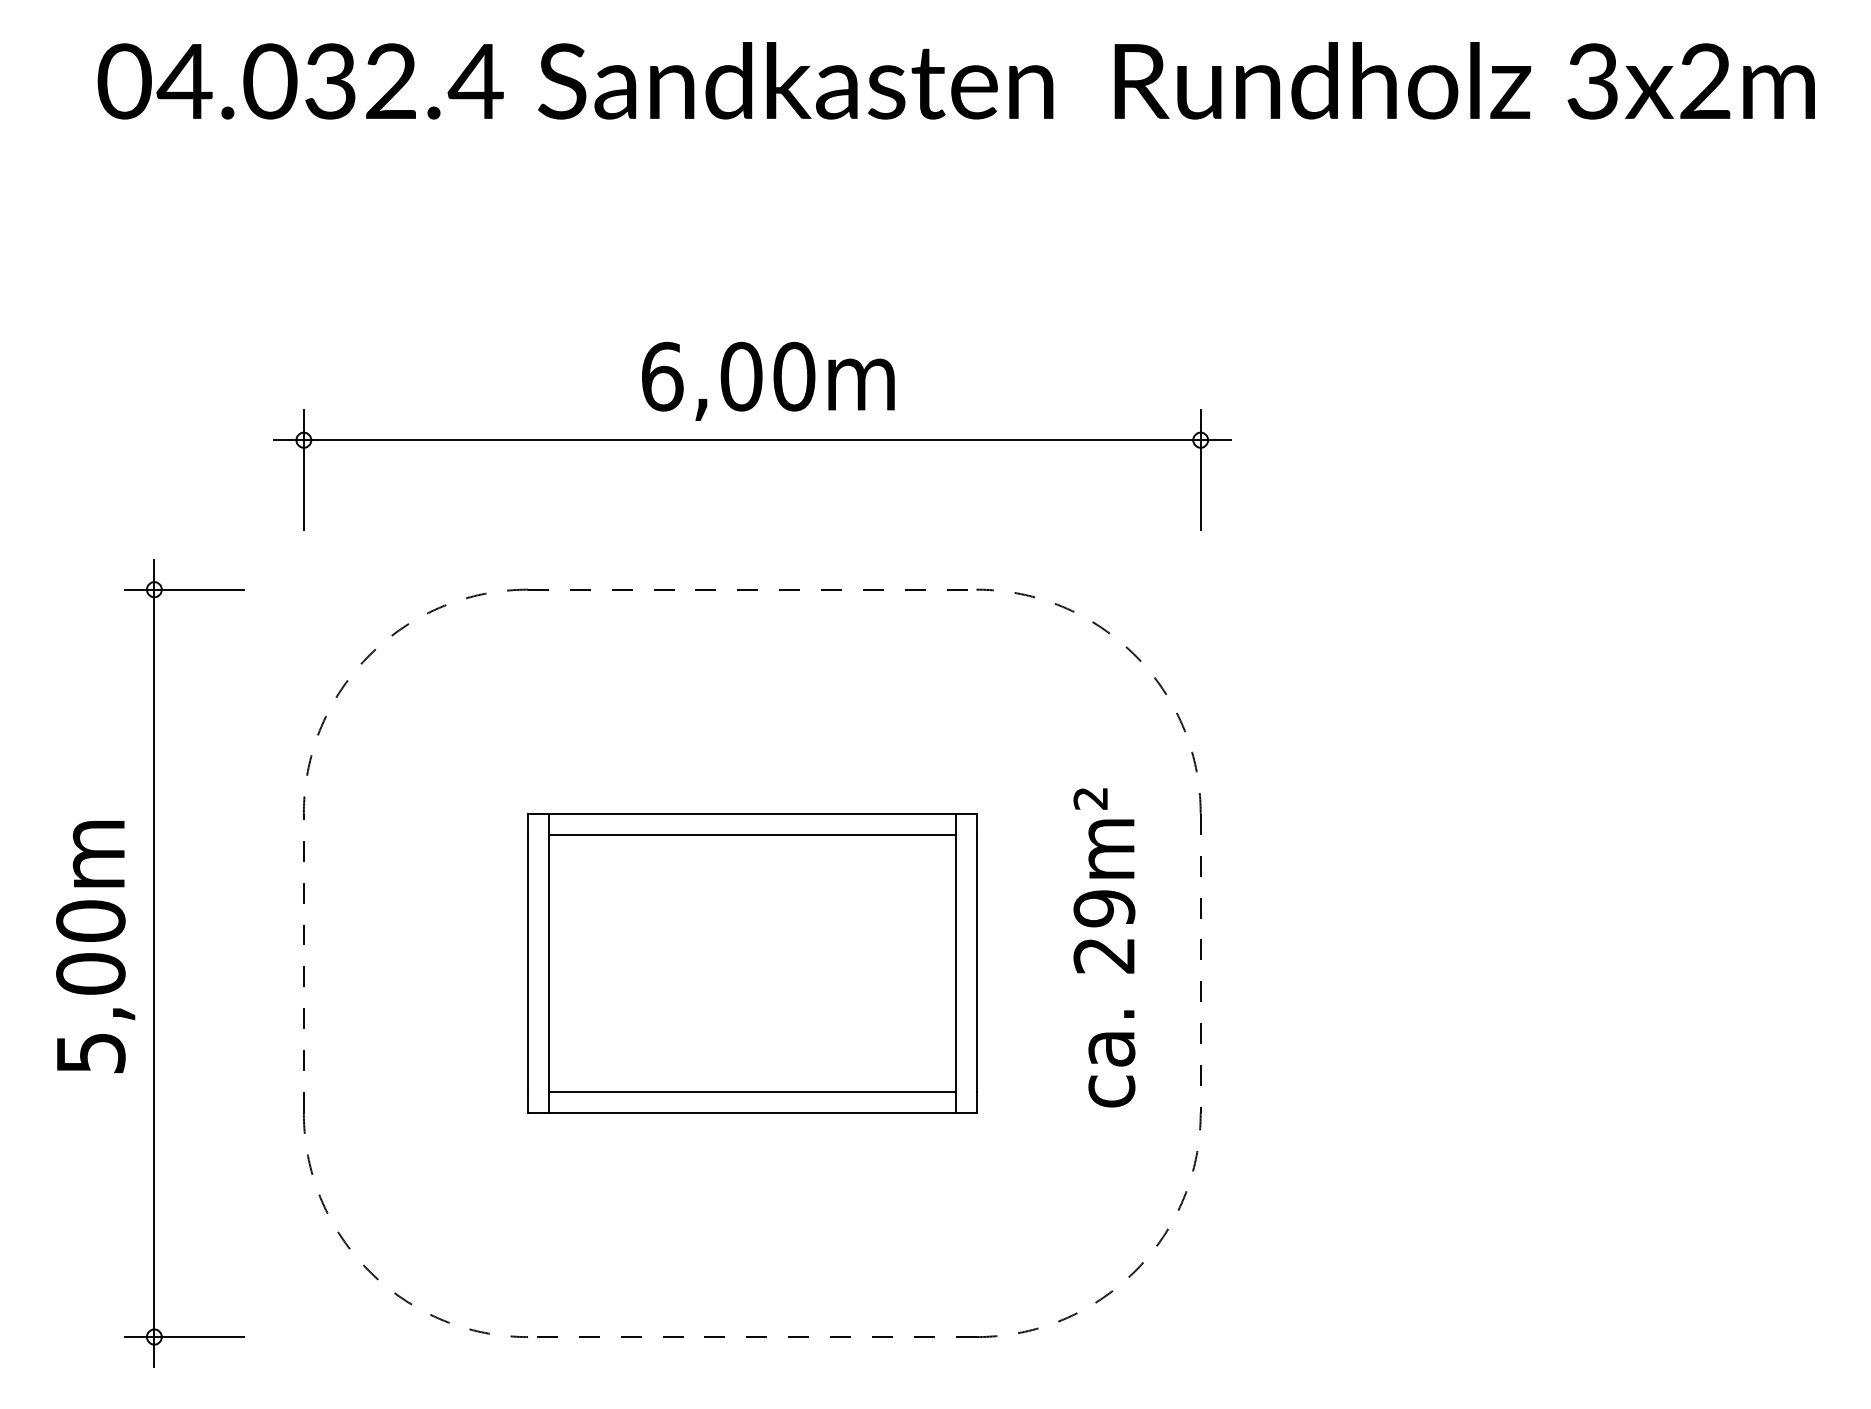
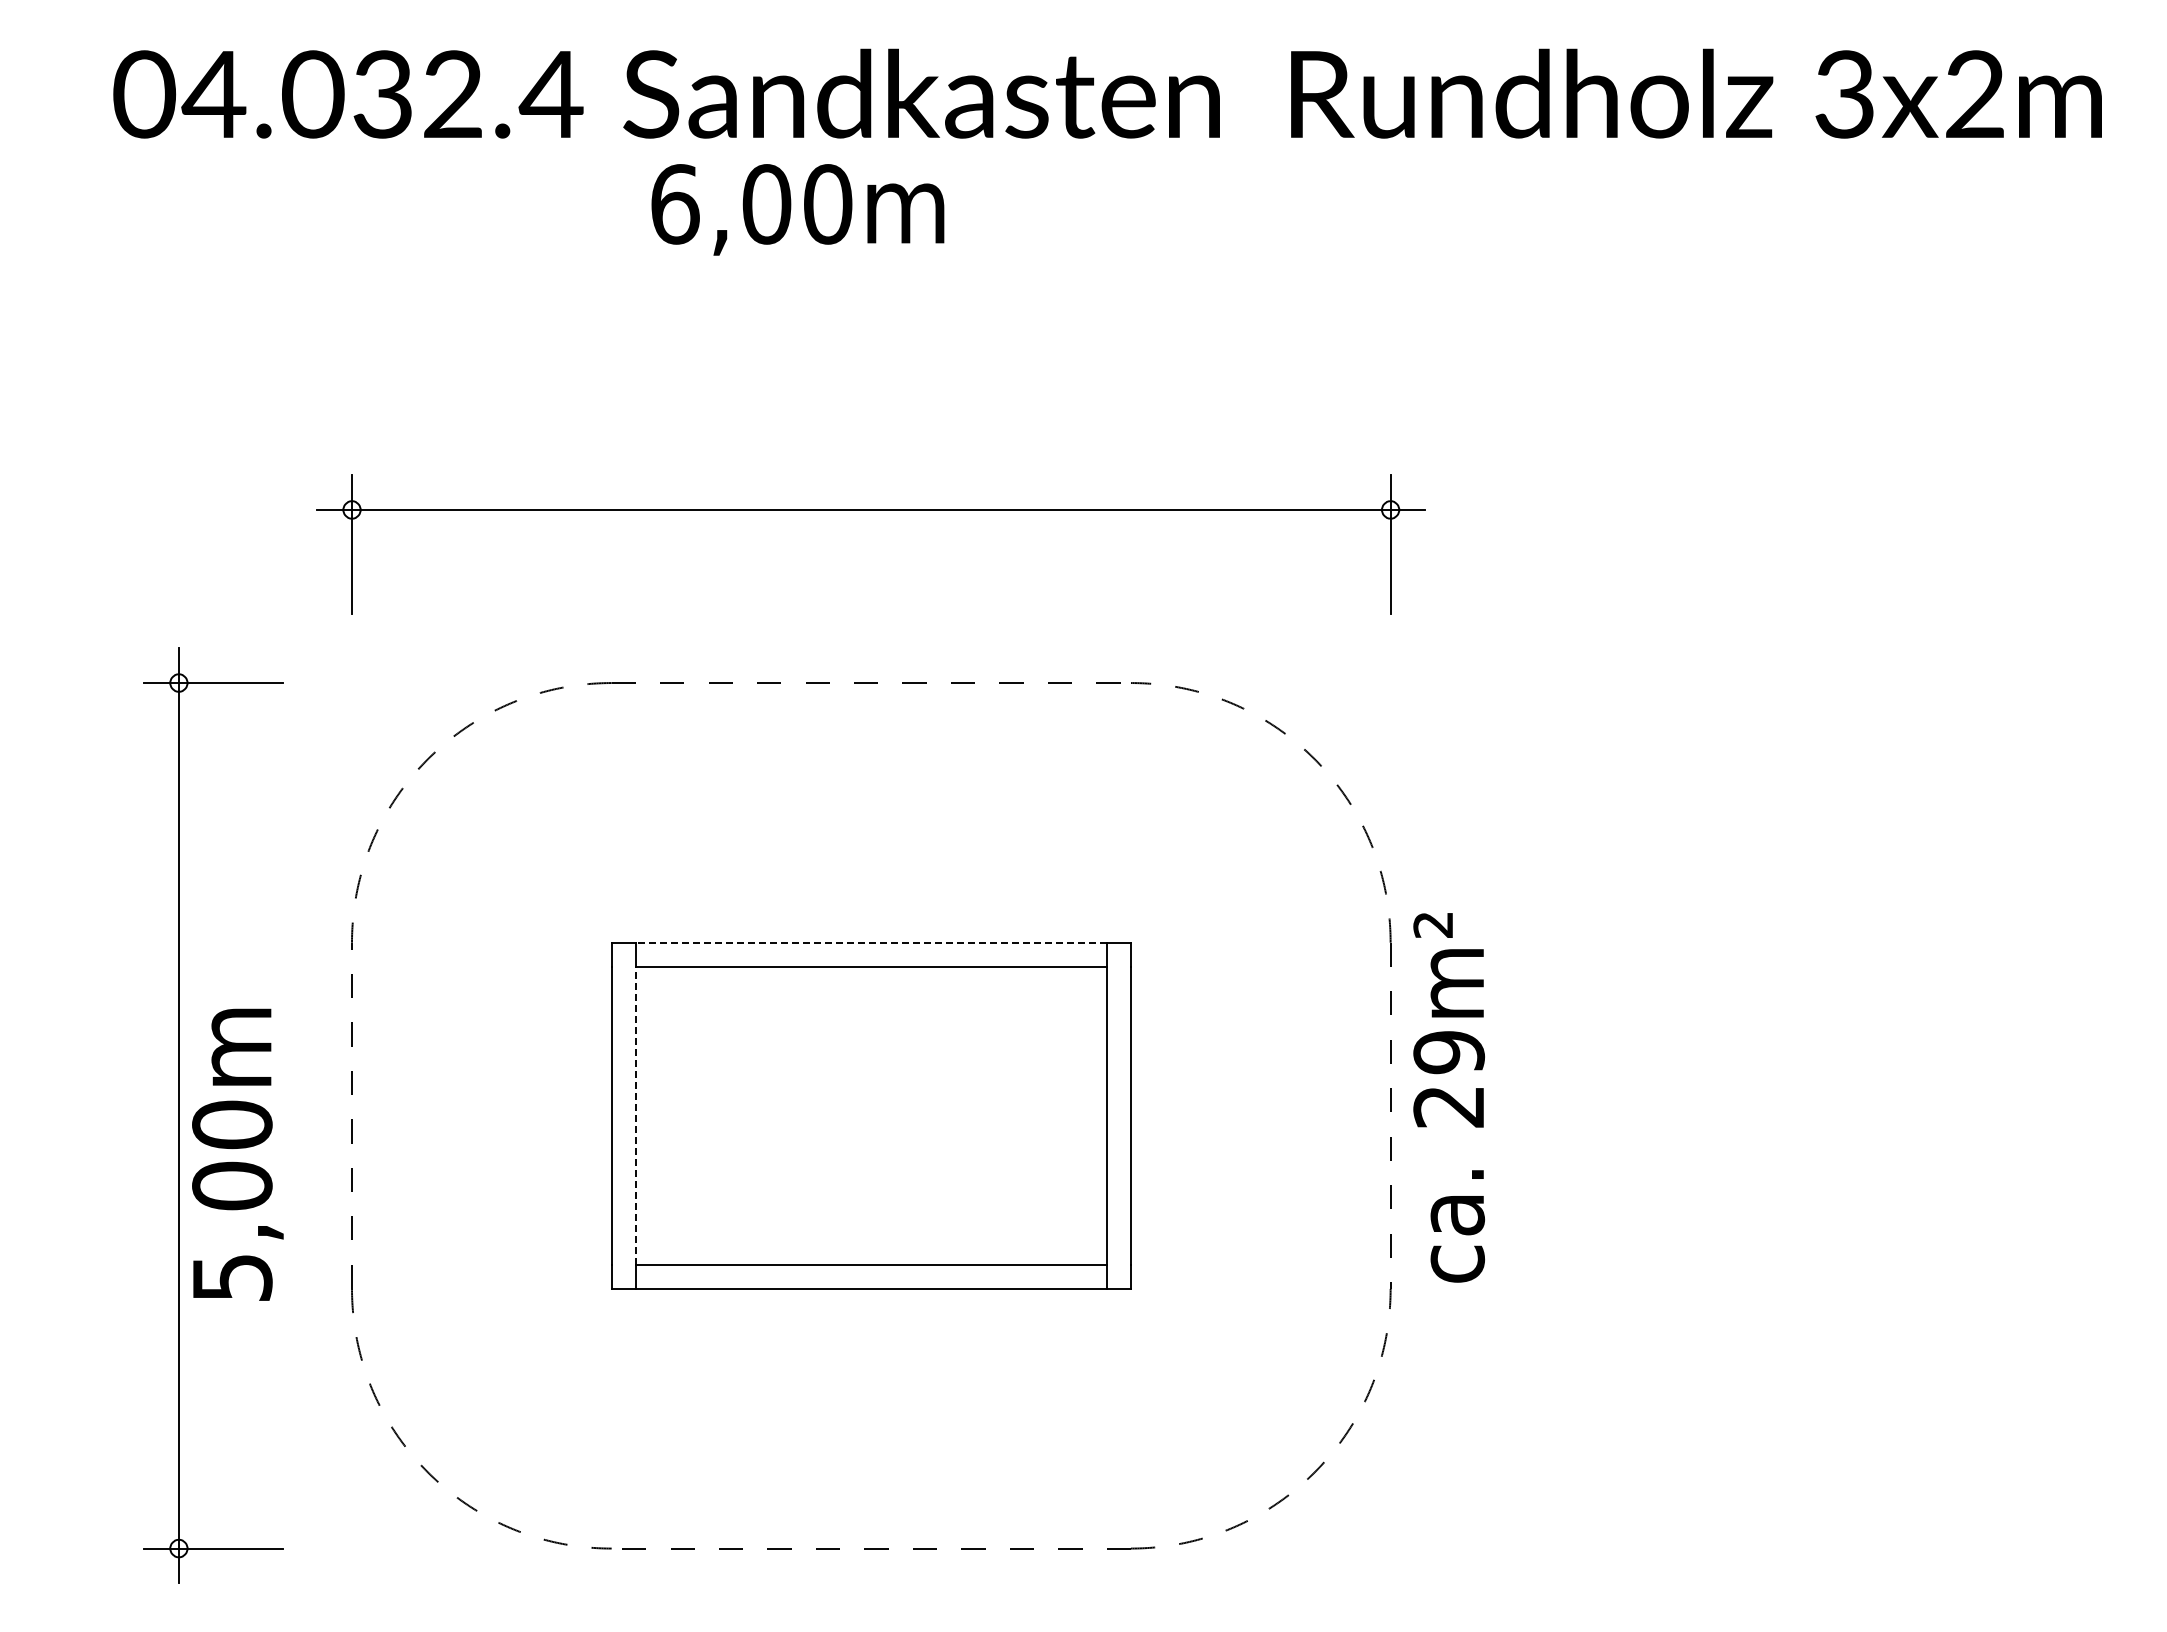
text: (767, 381) -> (797, 209), moved
line: (751, 813) -> (870, 942), solid -> dashed
text: (95, 946) -> (237, 1154), moved
text: (1103, 947) -> (1448, 1097), moved
line: (548, 963) -> (635, 1115), solid -> dashed

